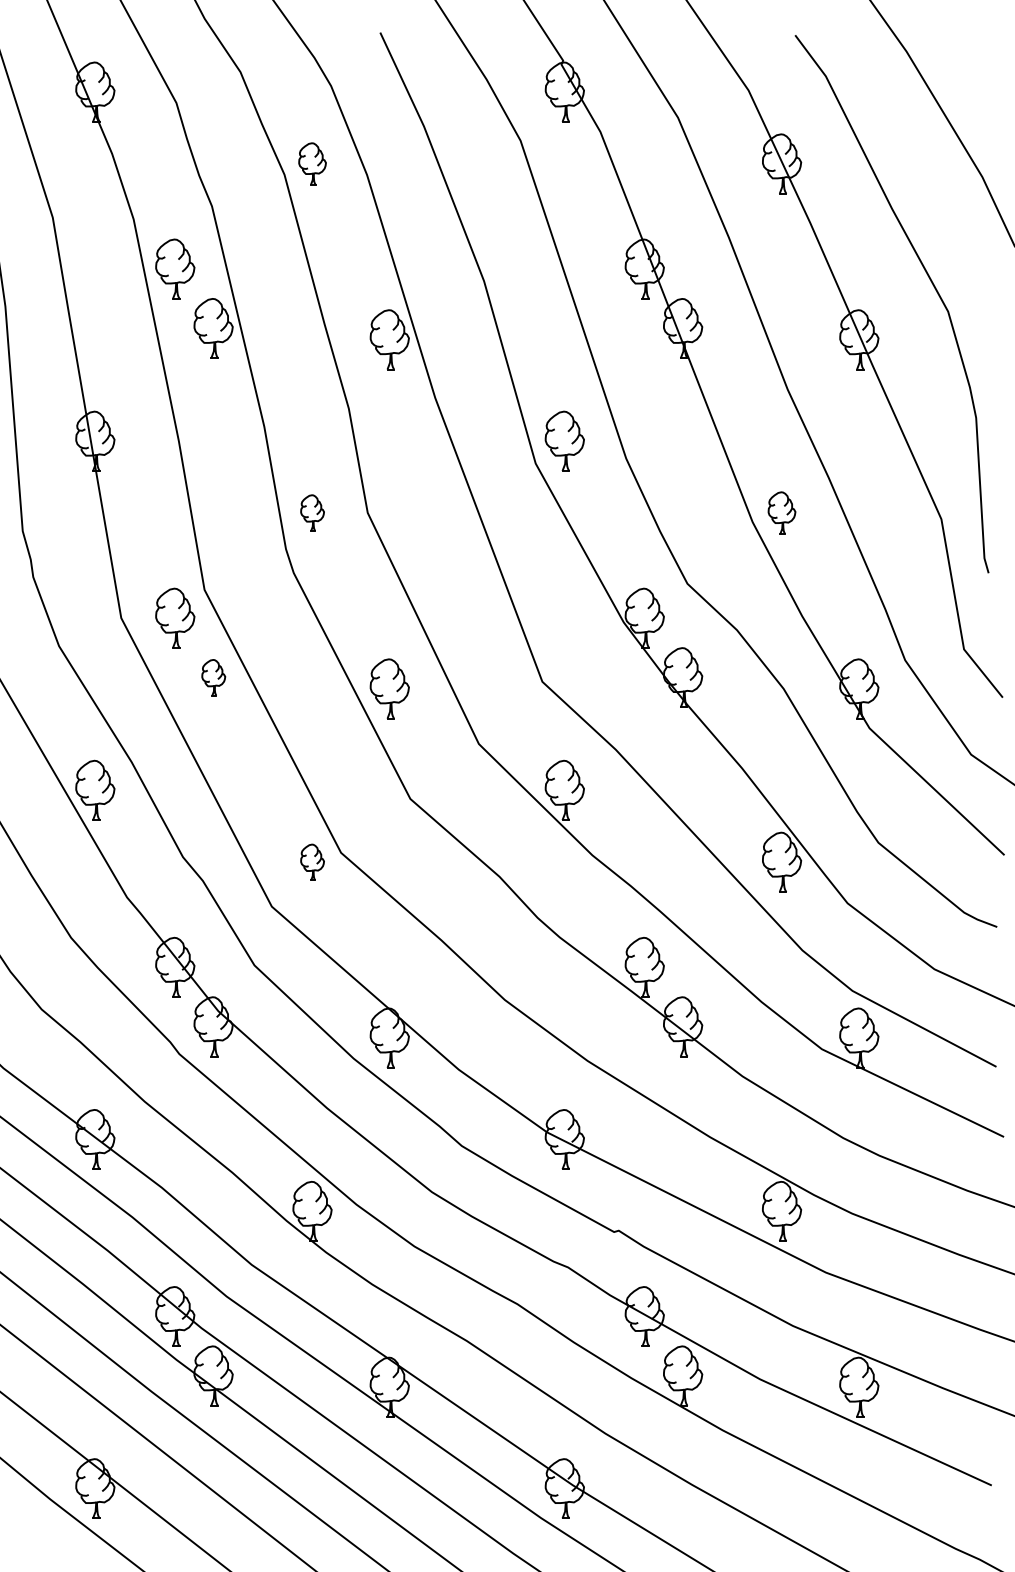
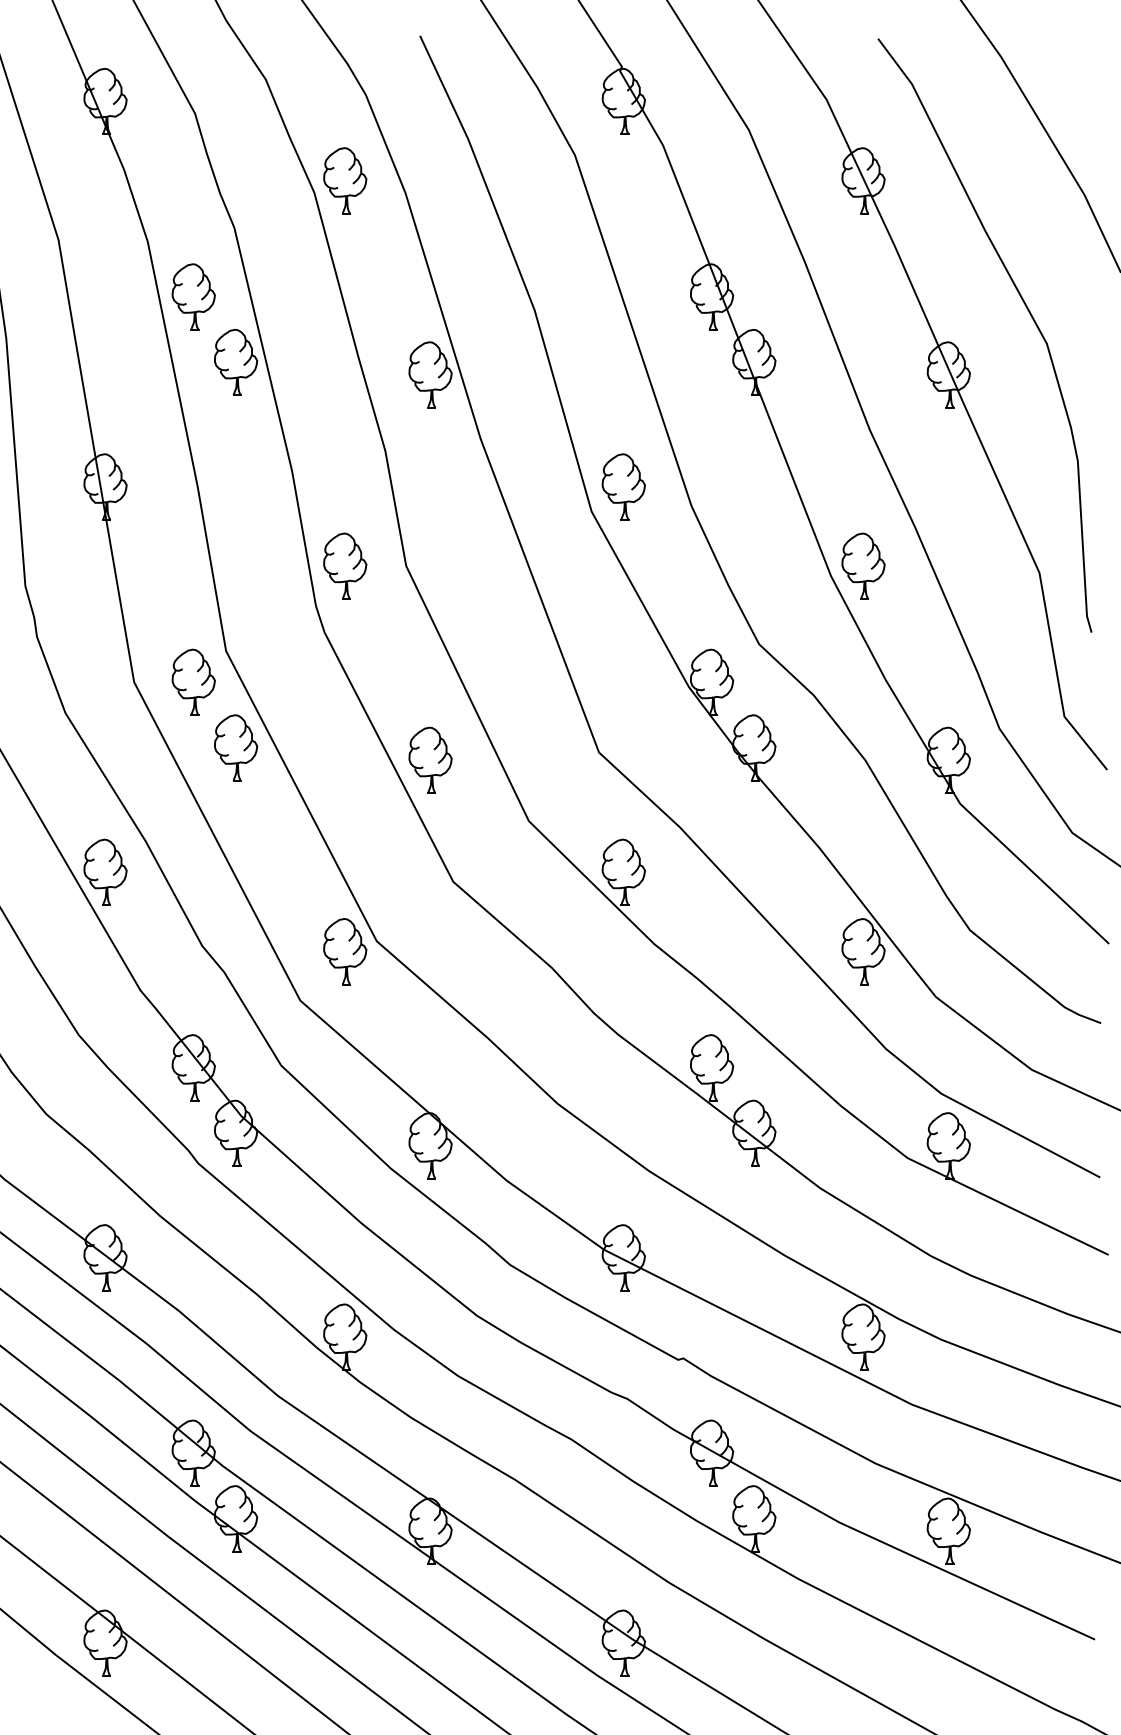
part: (312, 163) -> (345, 180), size x1.43
part: (312, 512) -> (345, 565), size x1.67
part: (781, 512) -> (863, 565), size x1.43
part: (213, 677) -> (236, 747), size x1.67
part: (312, 862) -> (345, 951), size x1.67

